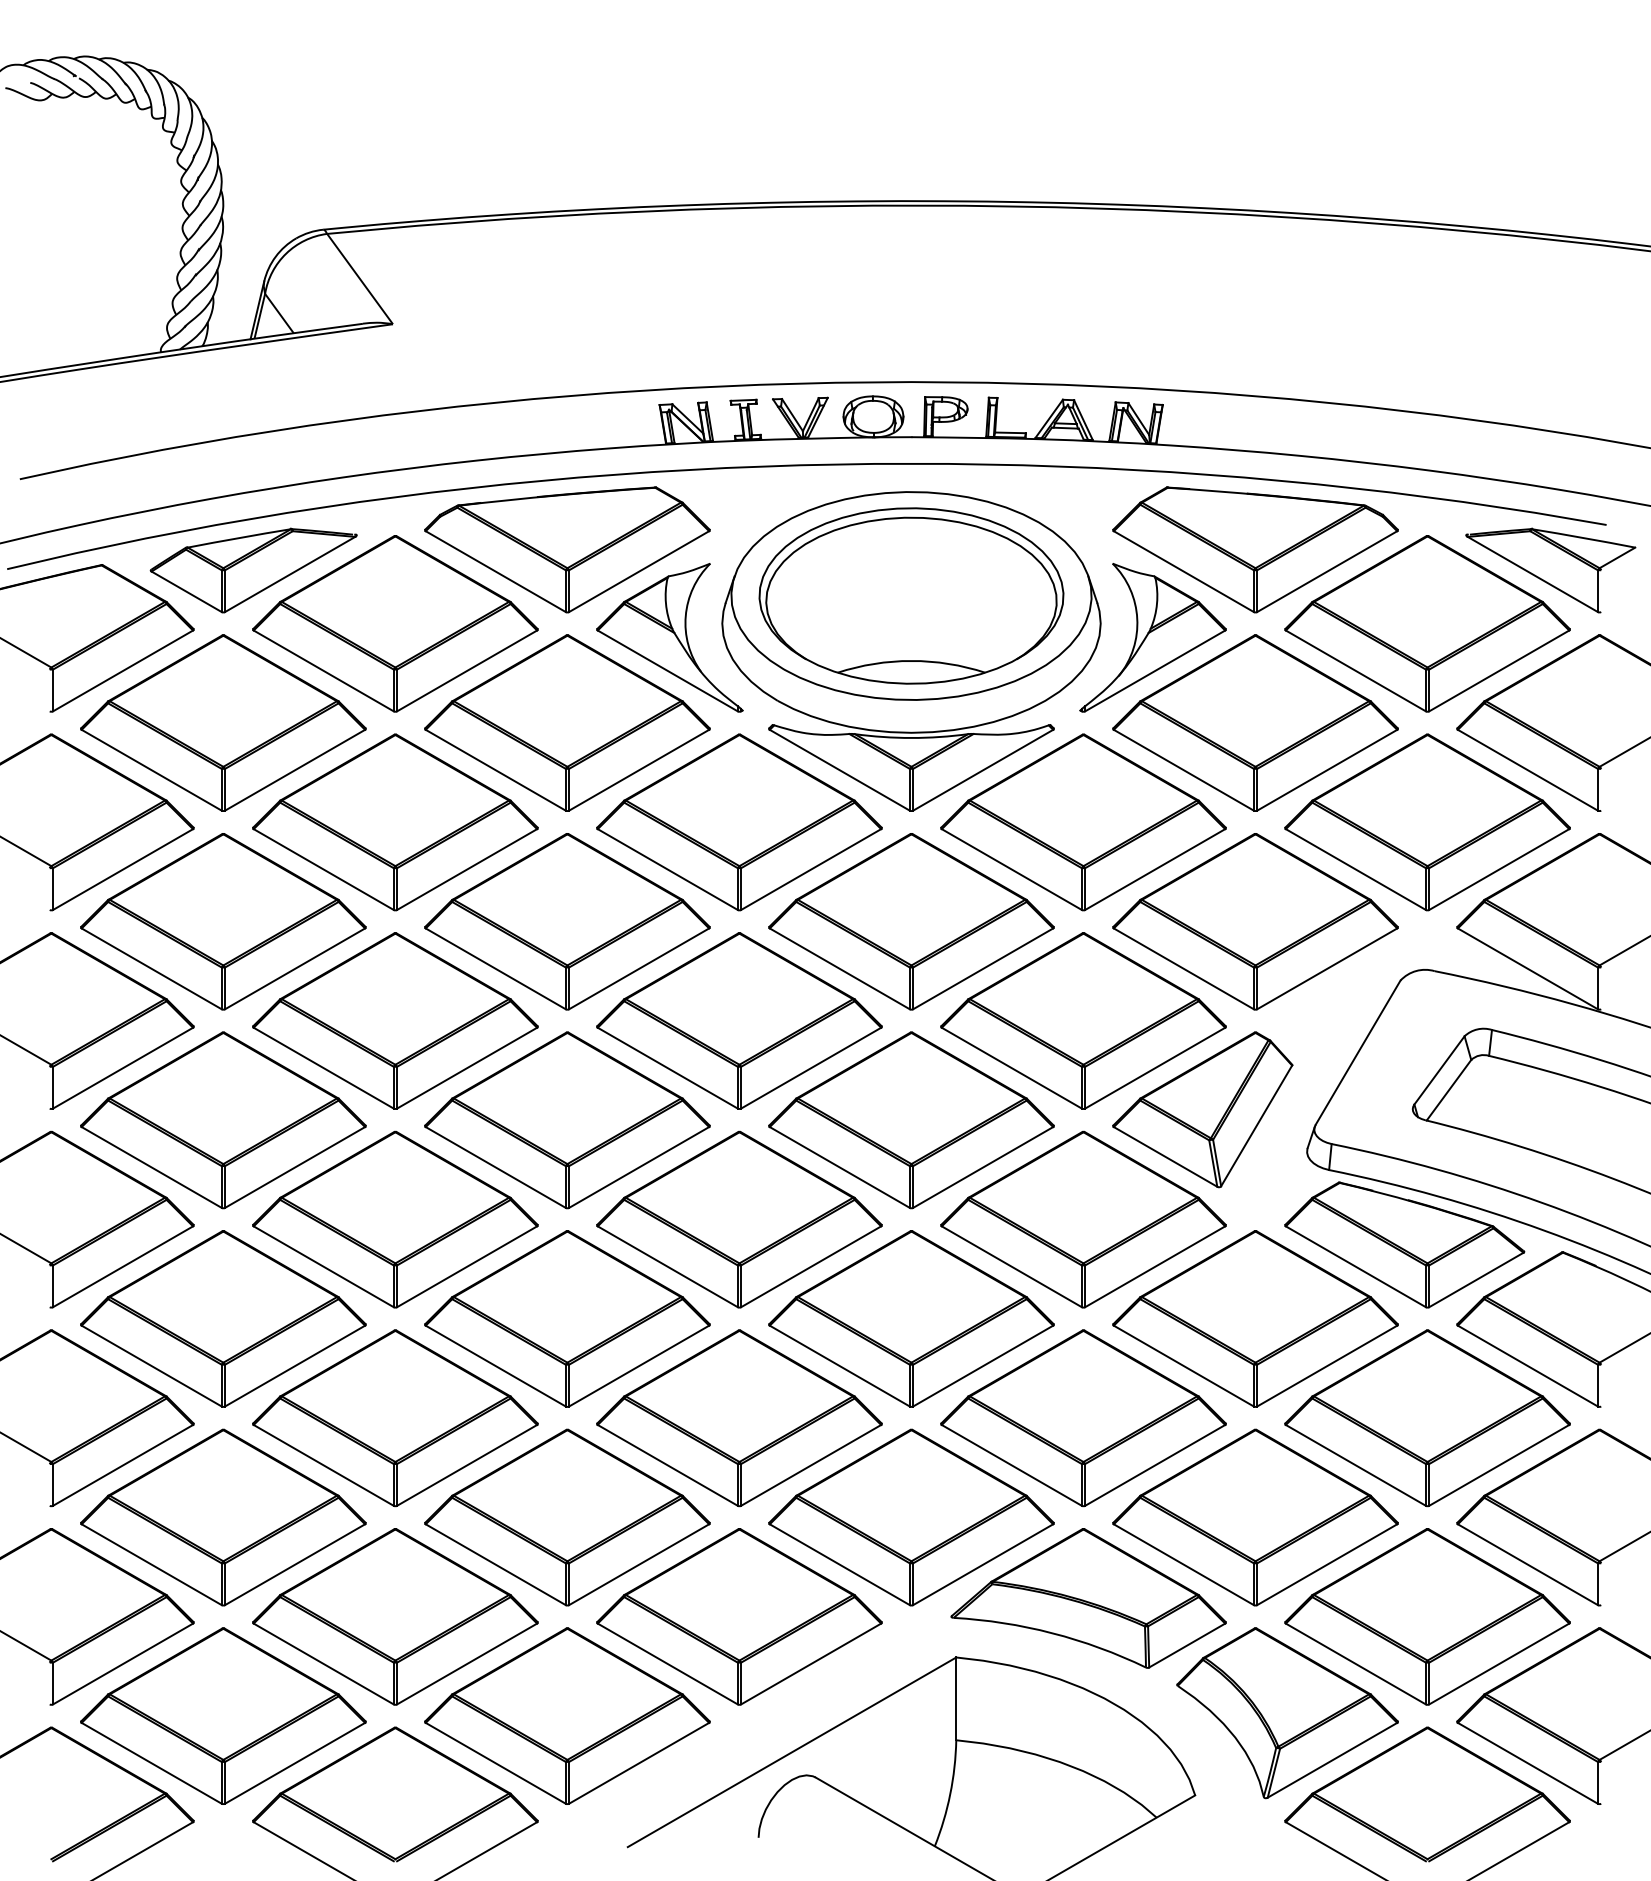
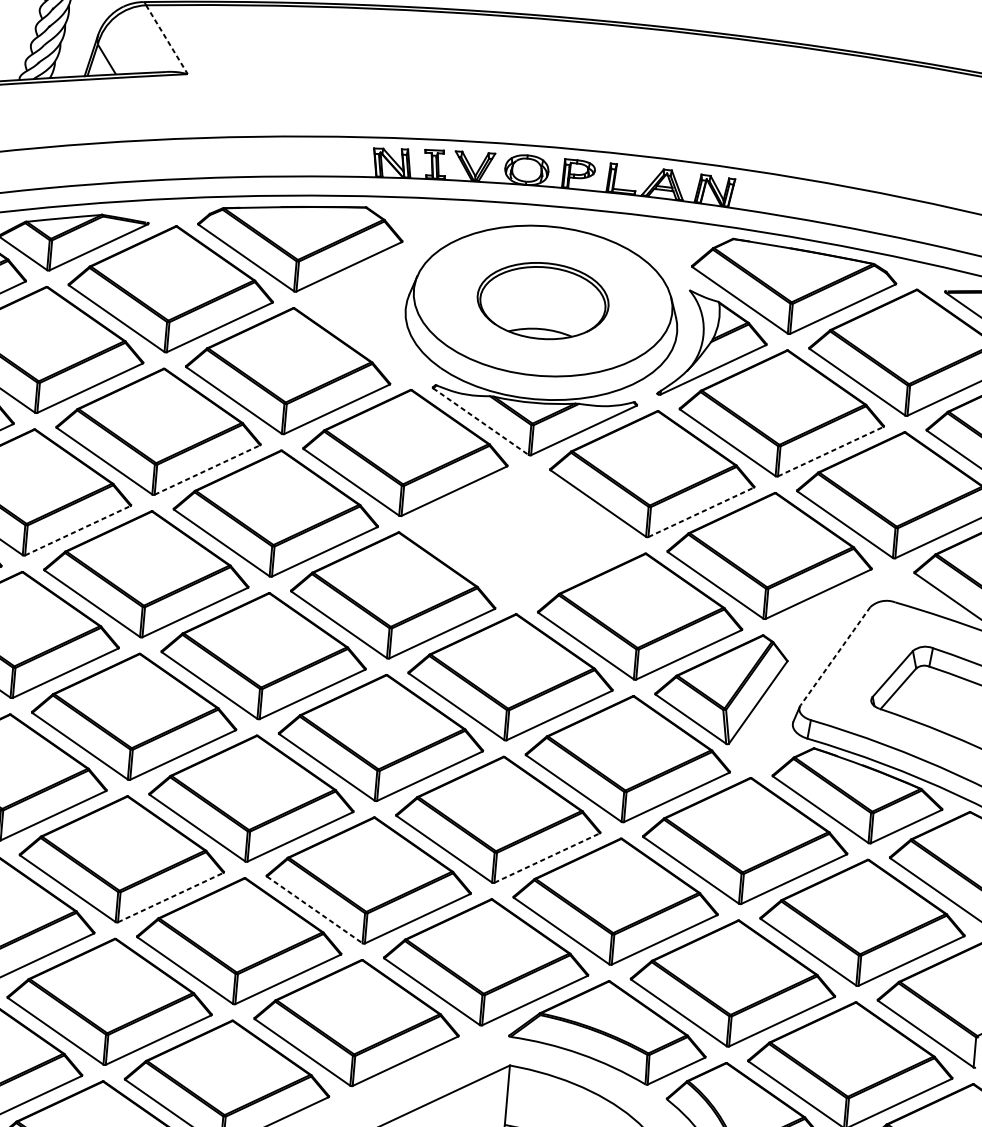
line: (360, 279) -> (167, 40), solid -> dashed
part: (911, 595) -> (543, 300), size x0.6
part: (669, 637) -> (366, 315), removed
line: (839, 770) -> (480, 421), solid -> dashed
line: (1327, 770) -> (830, 451), solid -> dashed
line: (467, 869) -> (207, 470), solid -> dashed
line: (1155, 869) -> (701, 512), solid -> dashed
part: (911, 921) -> (523, 534), removed
line: (295, 968) -> (78, 530), solid -> dashed
line: (1358, 1052) -> (835, 656), solid -> dashed
line: (983, 1366) -> (547, 858), solid -> dashed
line: (467, 1465) -> (171, 897), solid -> dashed
line: (667, 1465) -> (314, 909), solid -> dashed

